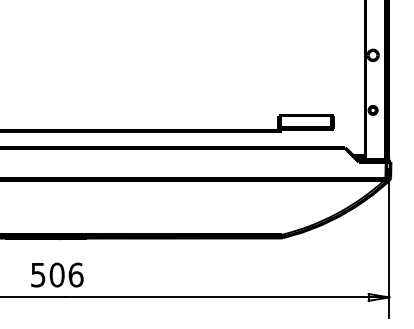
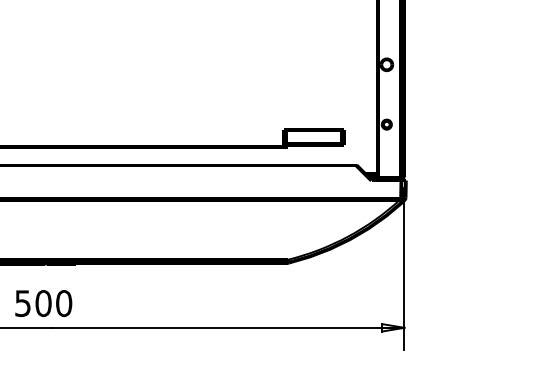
text: (76, 275) -> (64, 303), 506 -> 500

